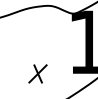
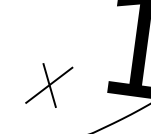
part: (37, 73) -> (48, 84), size x1.43

